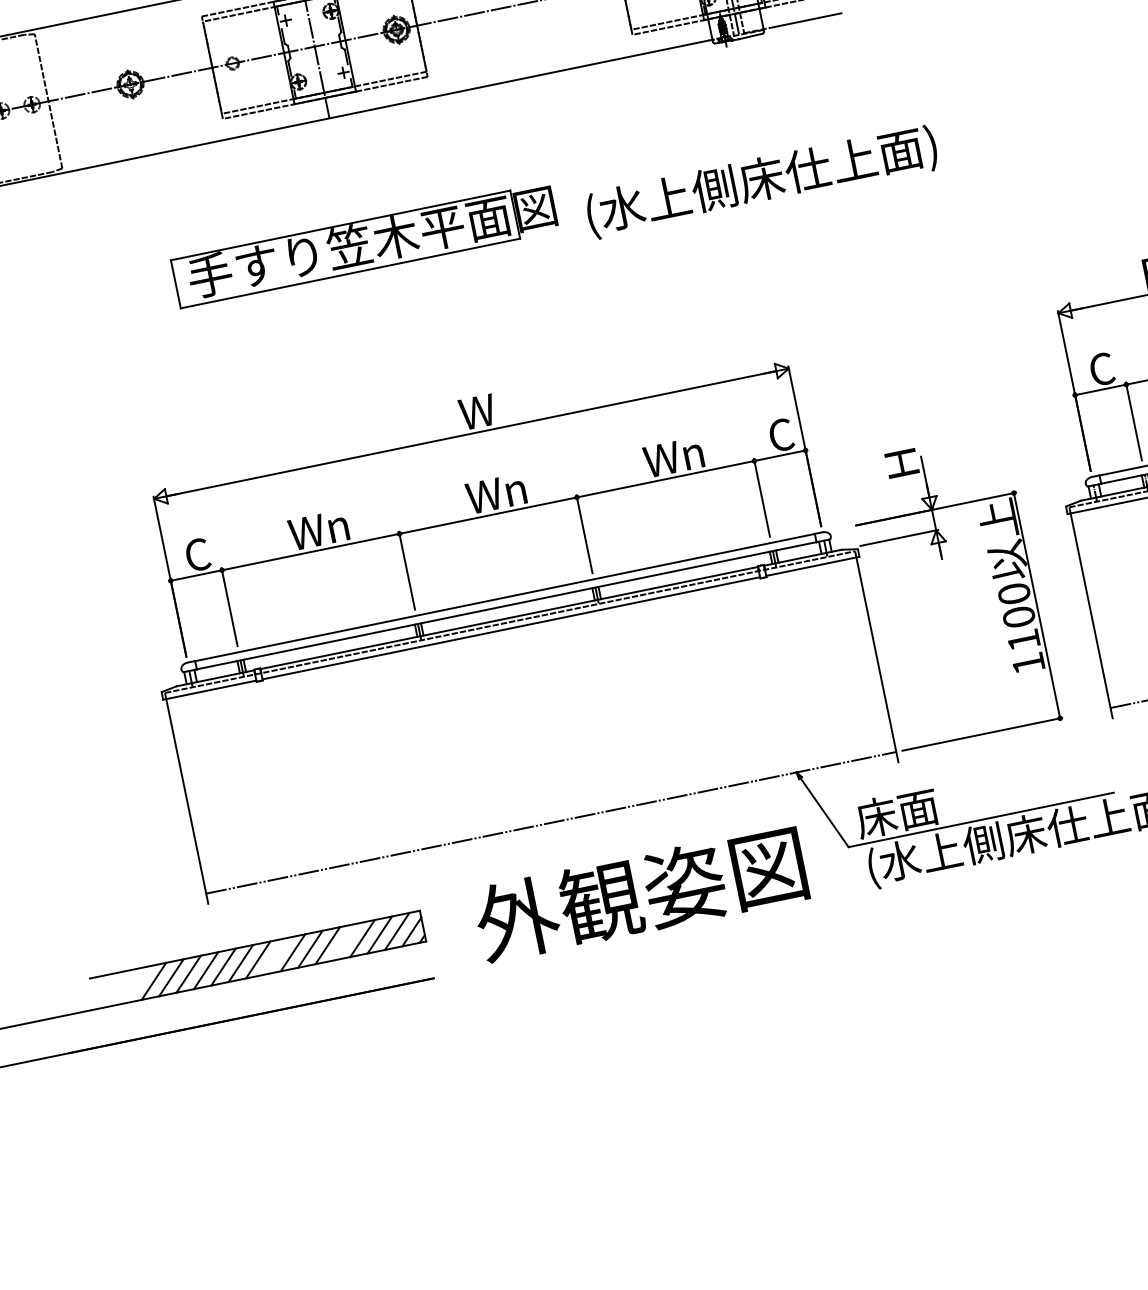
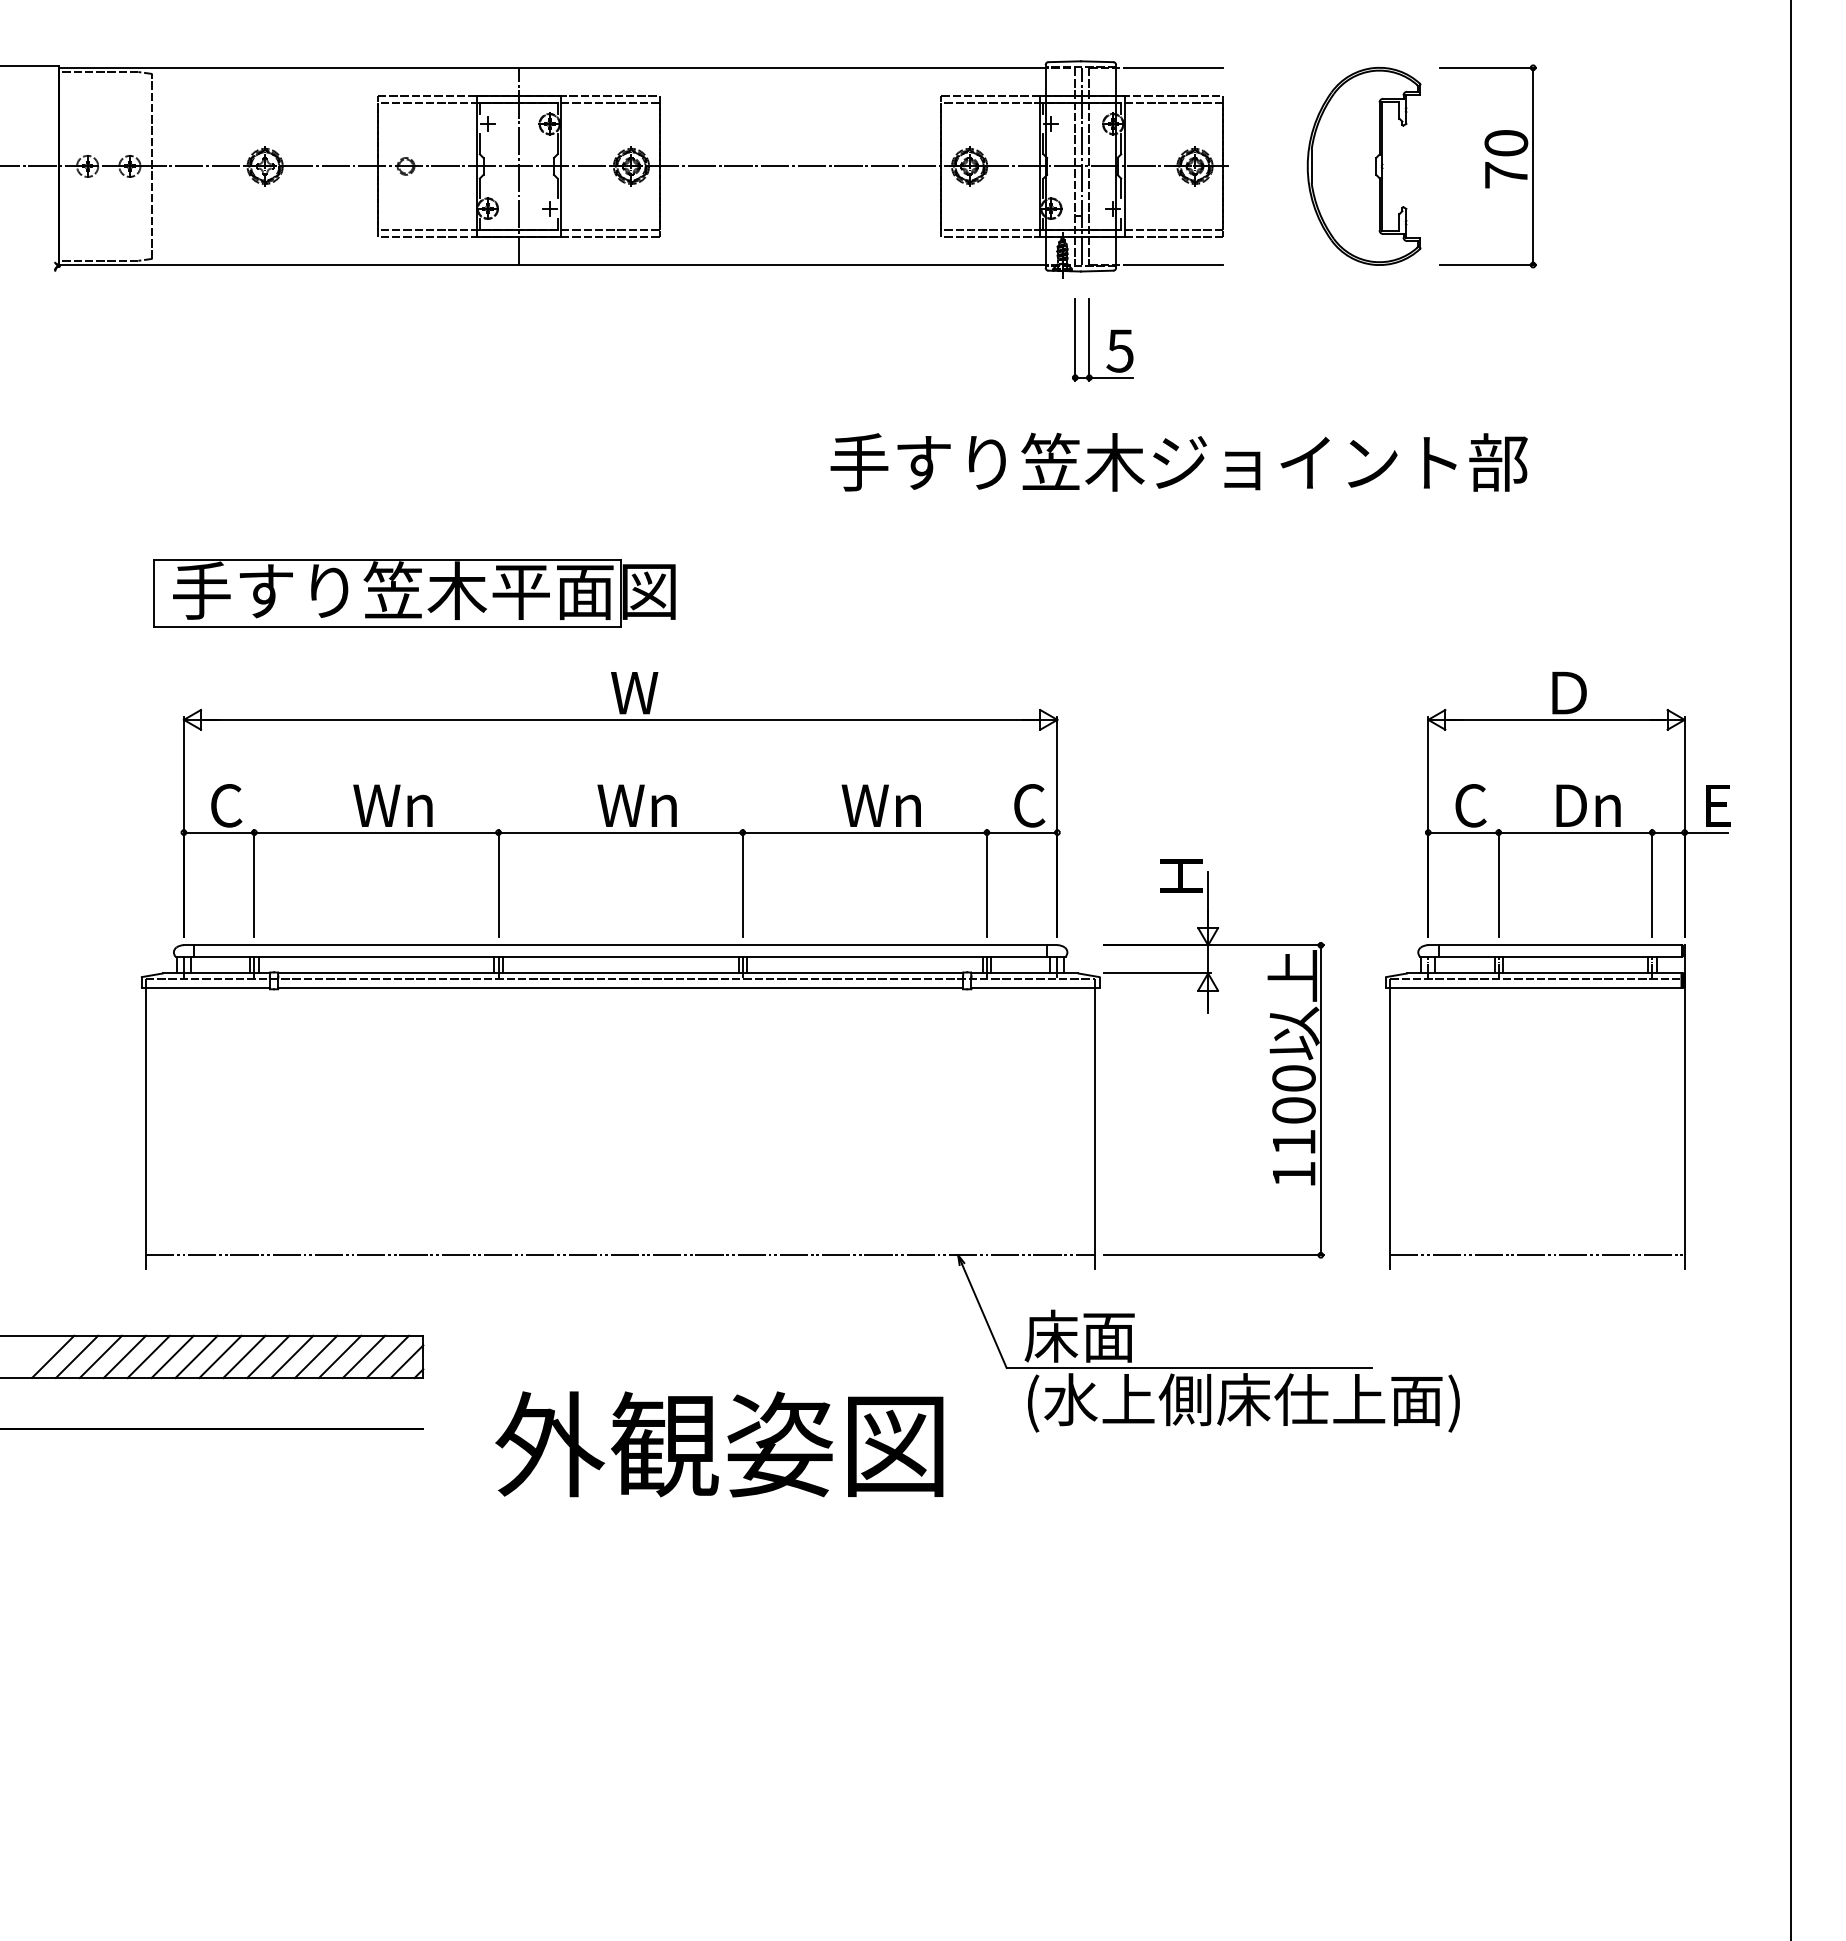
part: (770, 84) -> (1110, 339), added
text: (838, 165) -> (1178, 465), (水上側床仕上面) -> 手すり笠木ジョイント部
part: (365, 245) -> (414, 593), moved
text: (640, 894) -> (719, 1444), moved
line: (345, 941) -> (316, 1356), added
line: (275, 956) -> (220, 1356), added

